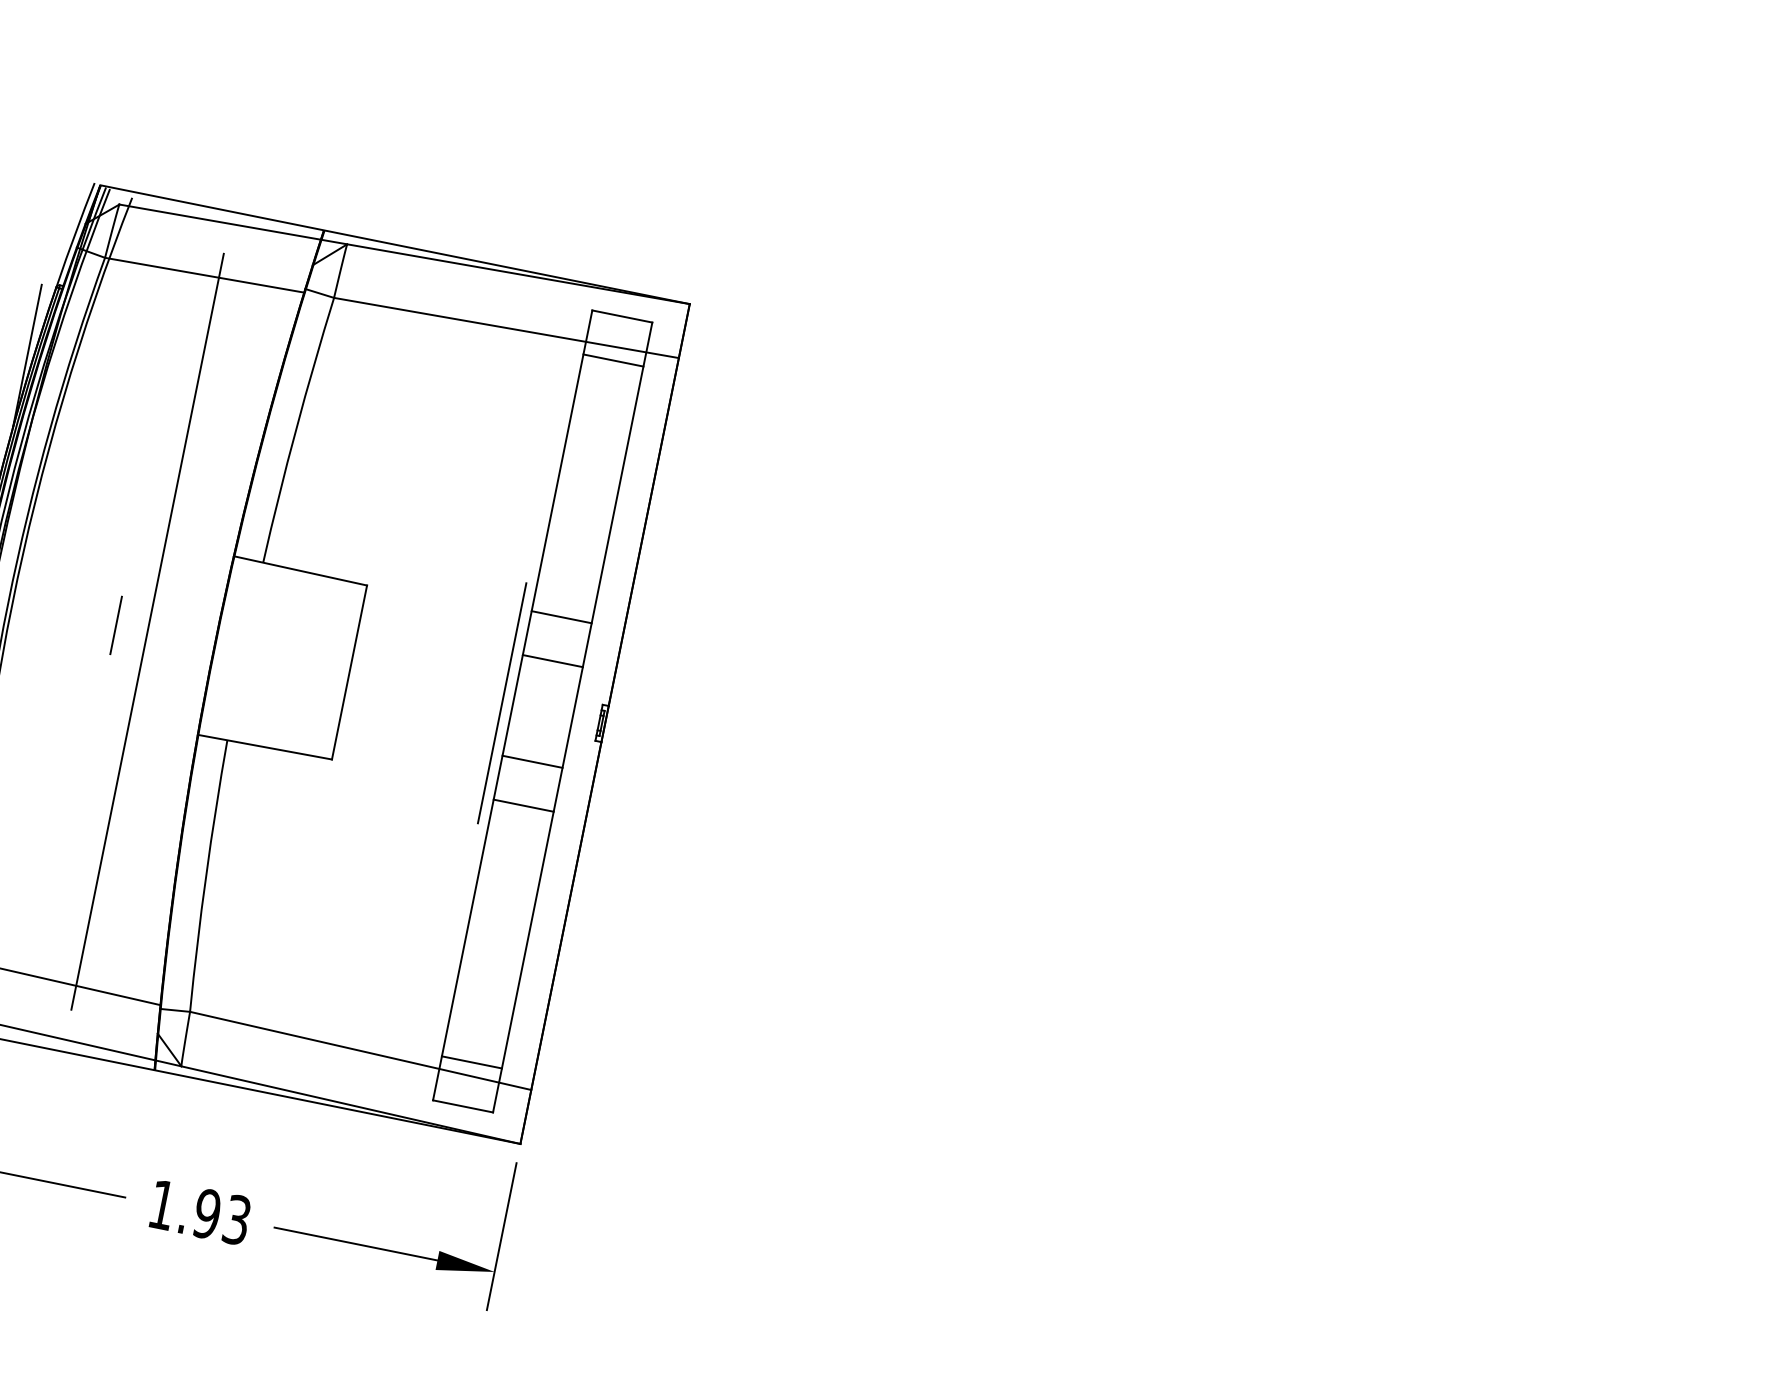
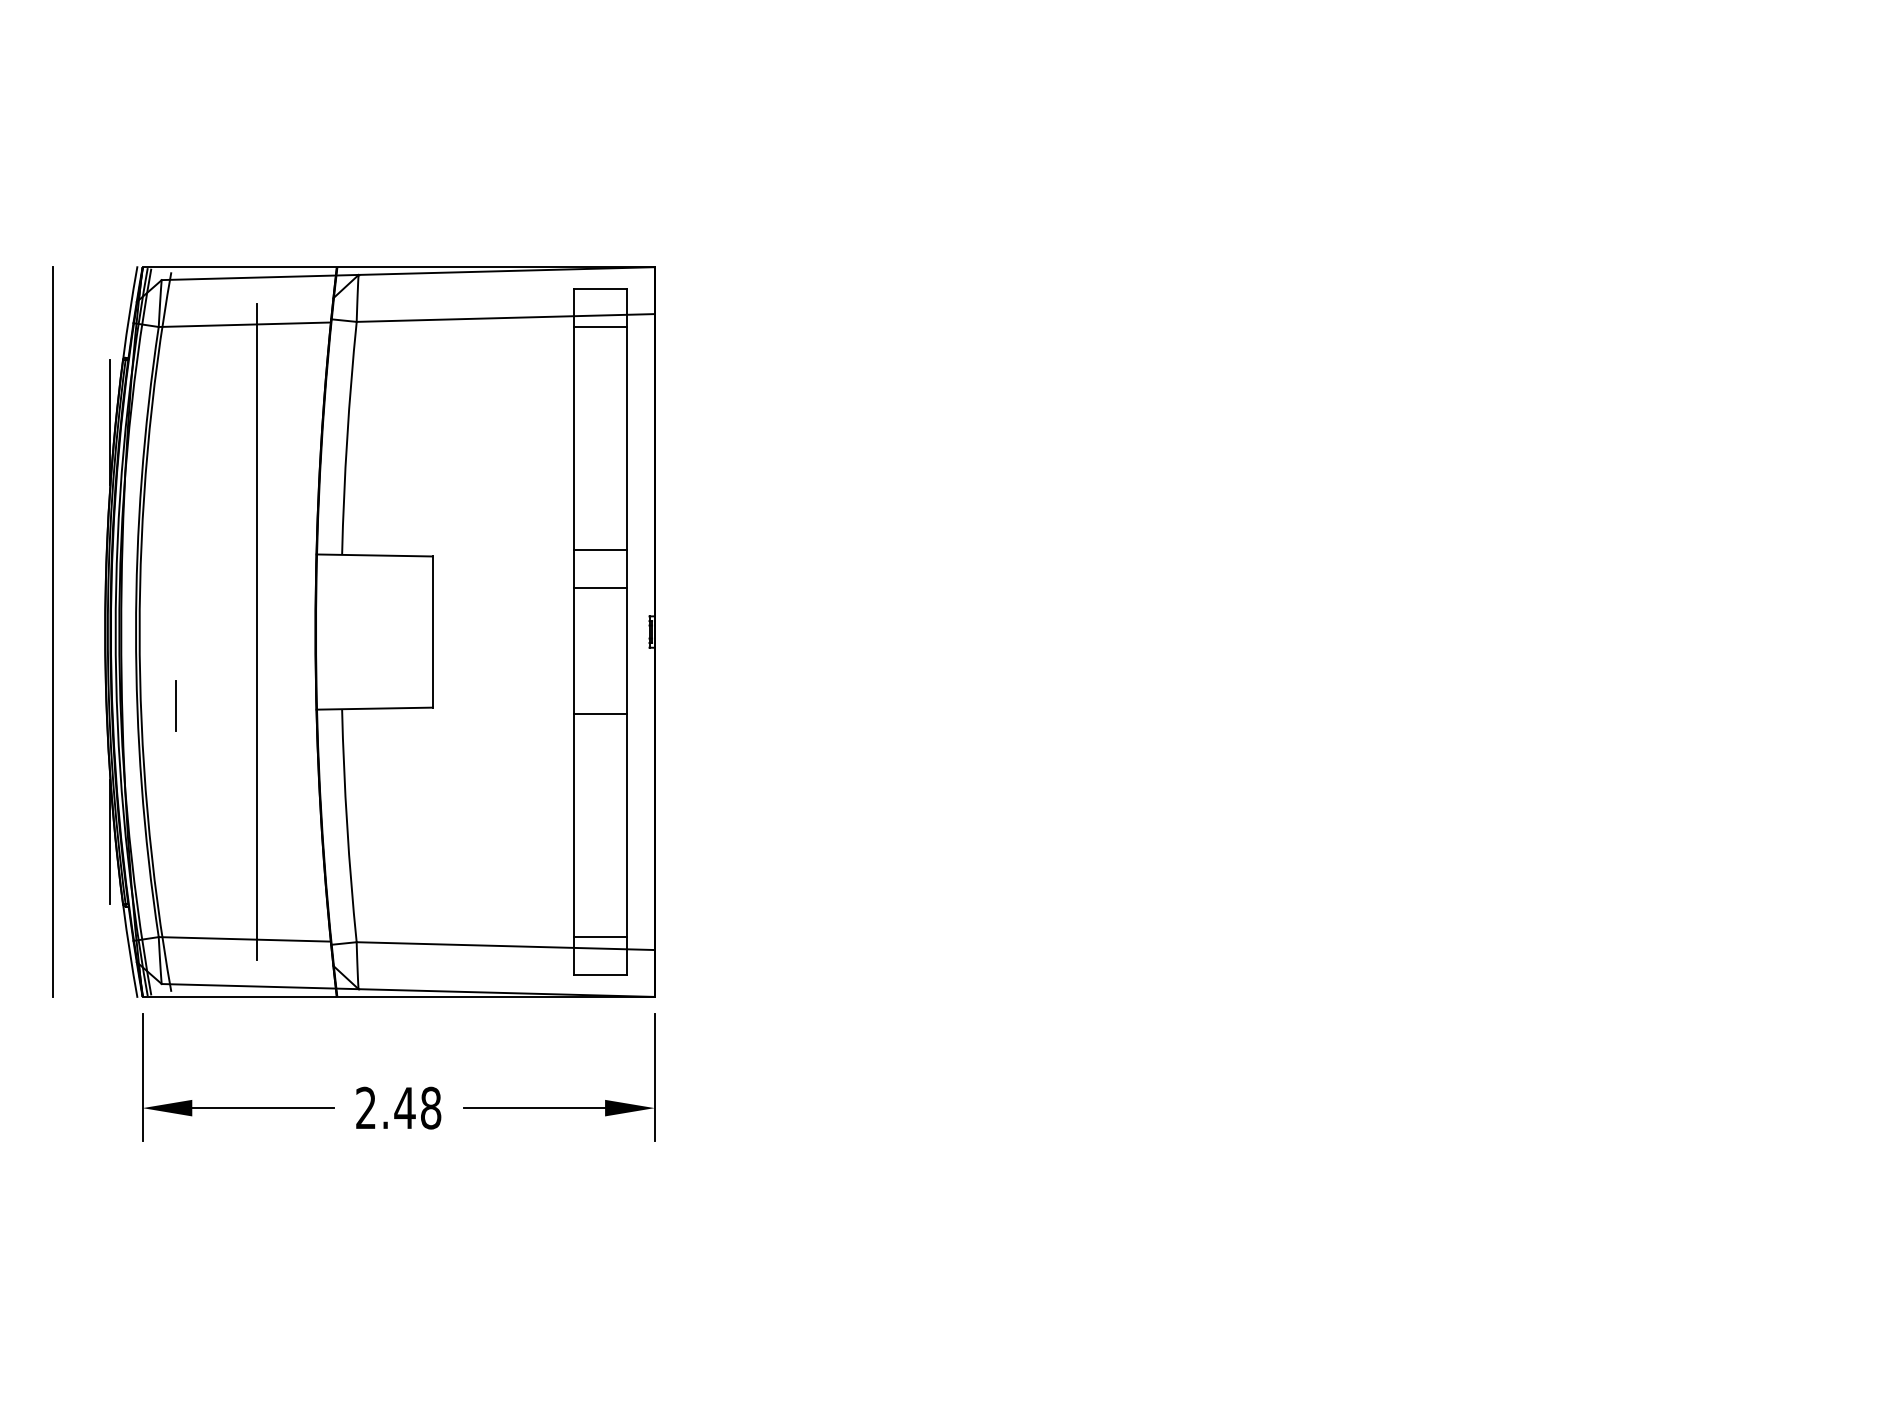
line: (115, 624) -> (175, 705), moved
line: (502, 702) -> (565, 631), removed
line: (532, 761) -> (600, 675), removed
text: (199, 1211) -> (398, 1107), 1.93 -> 2.48

